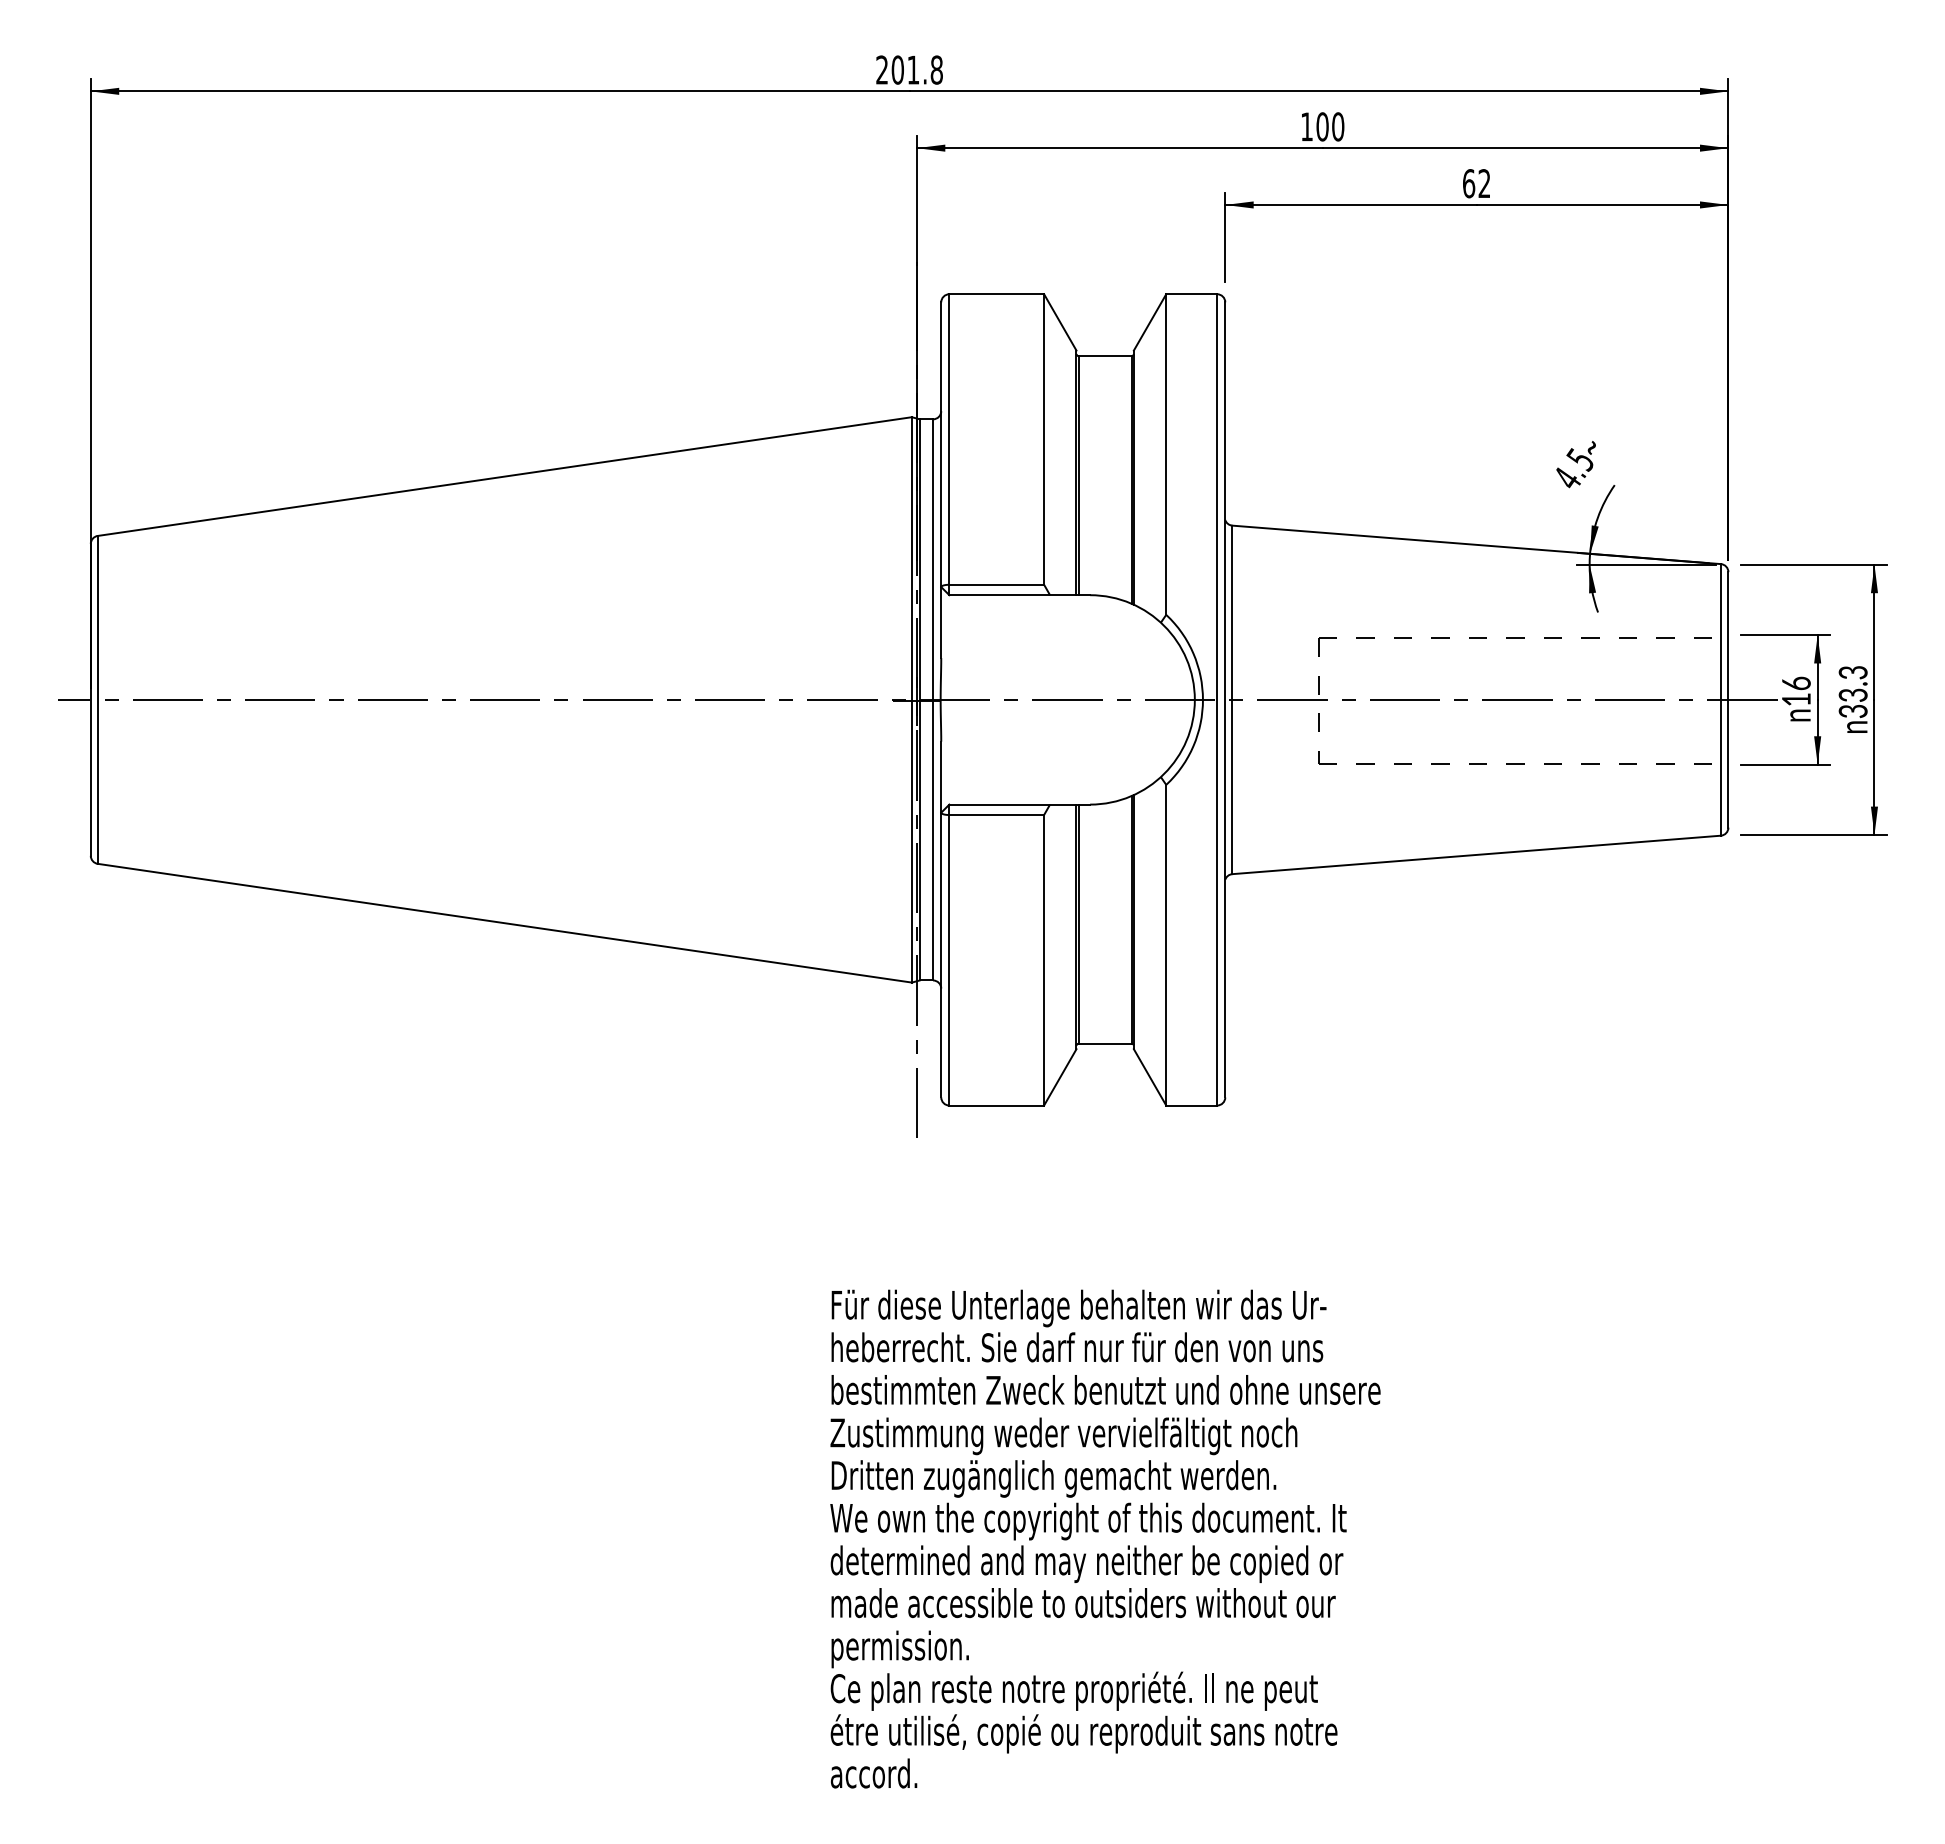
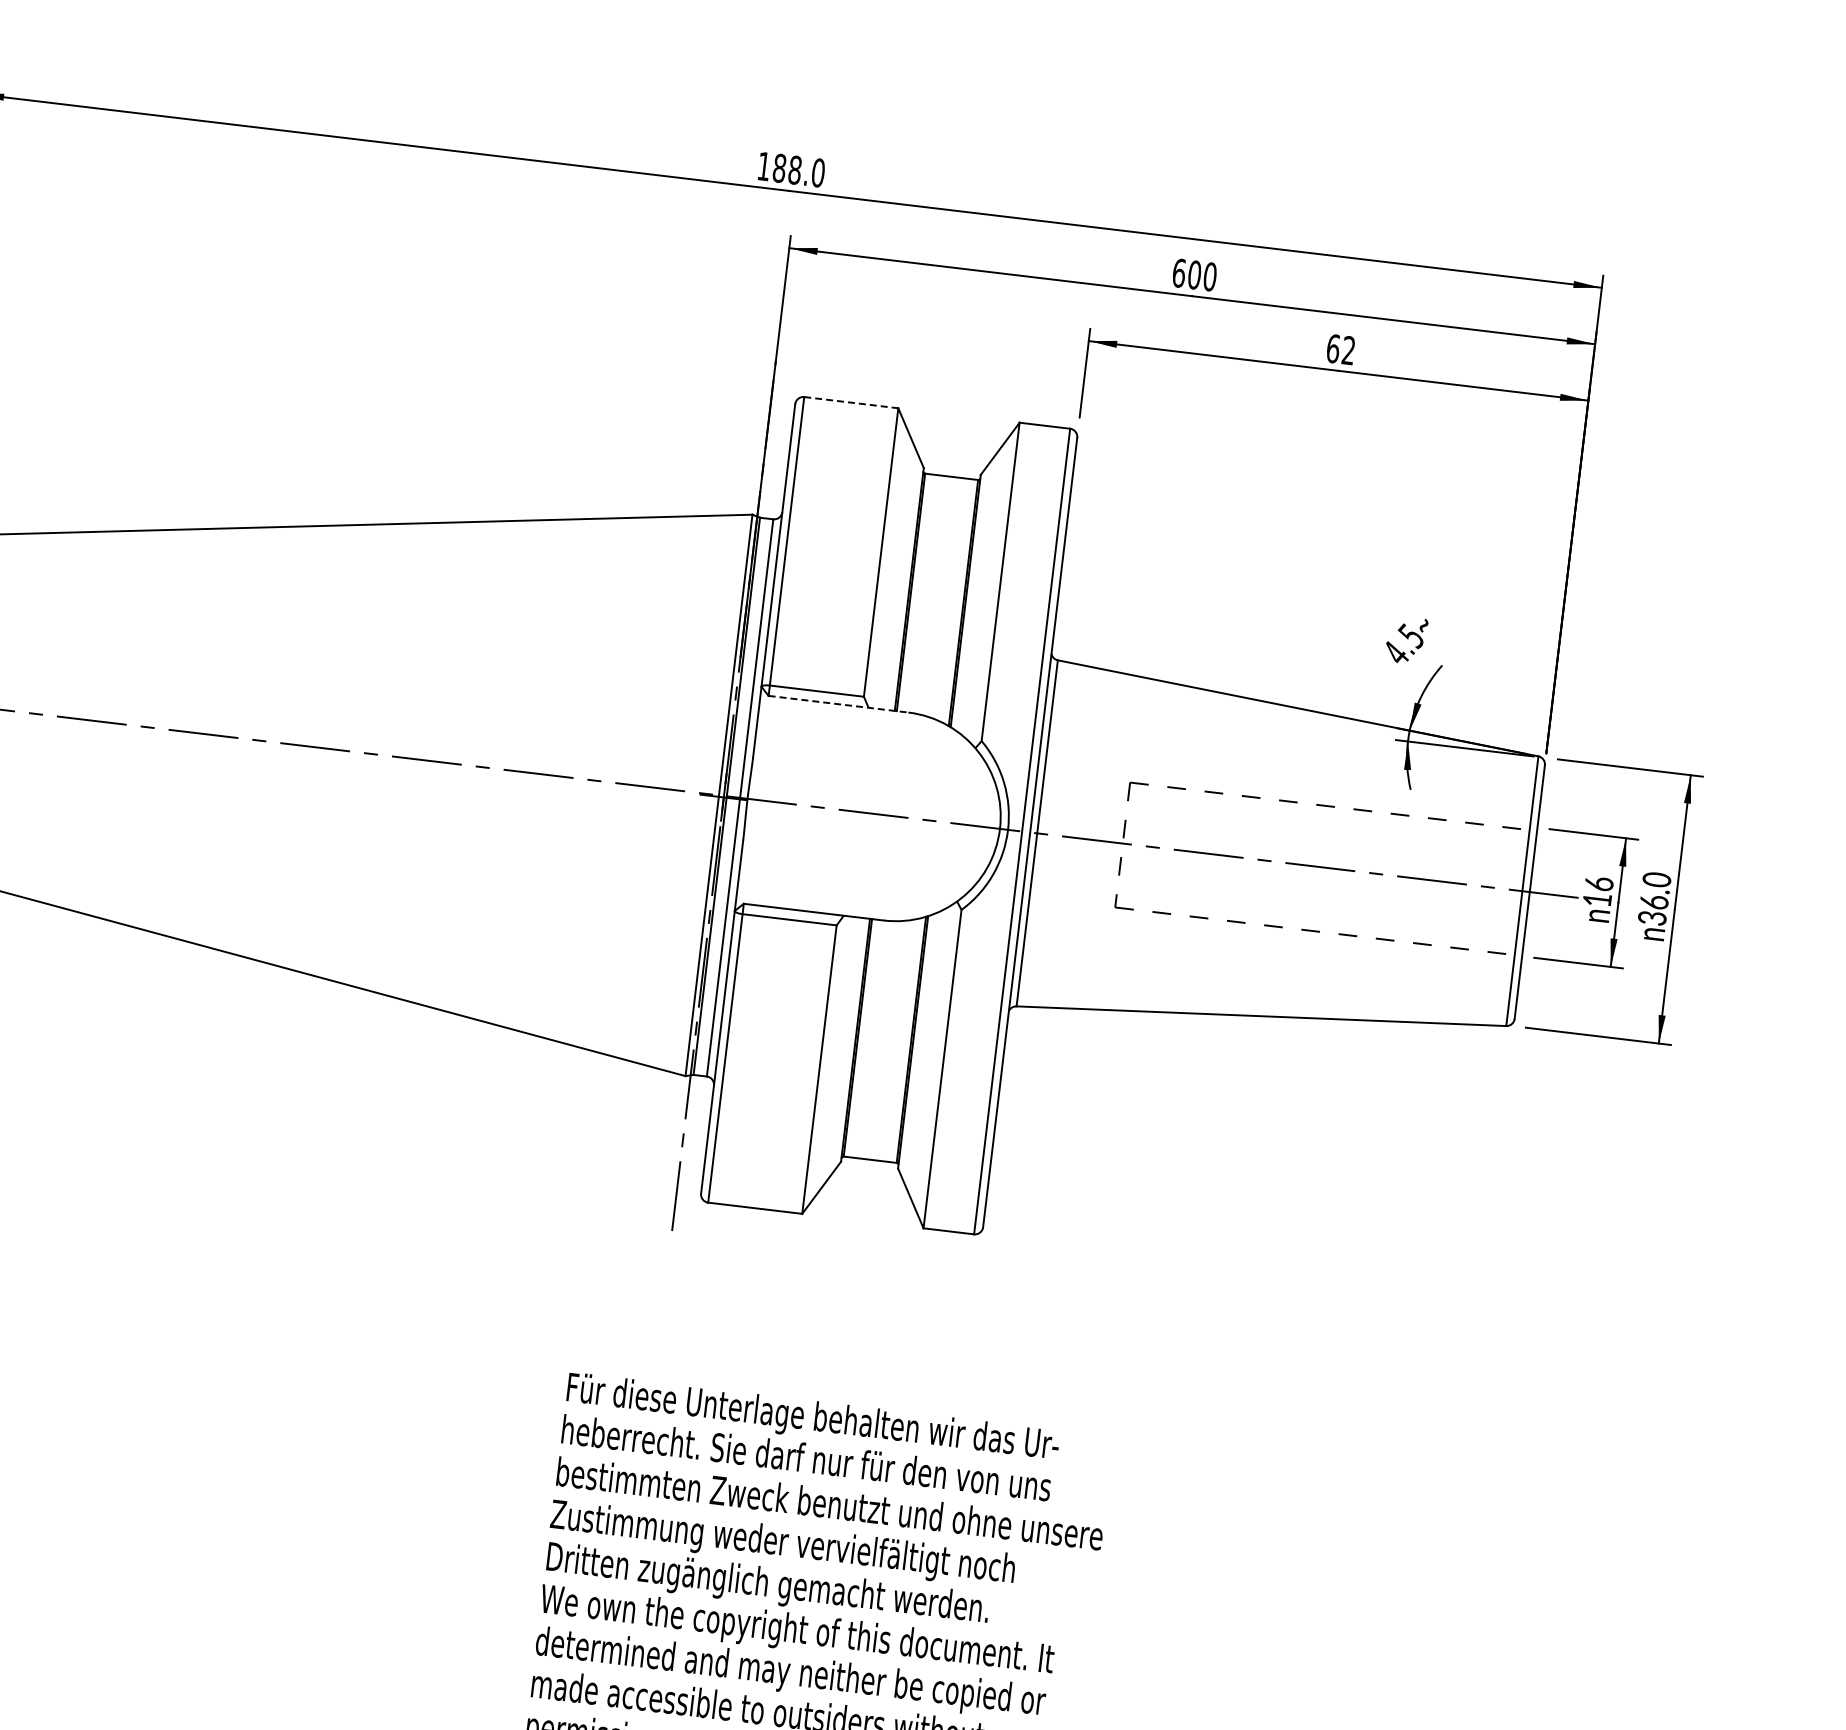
text: (909, 69) -> (791, 169), 201.8 -> 188.0
text: (1307, 126) -> (1179, 272), 100 -> 600
line: (997, 294) -> (852, 402), solid -> dashed
line: (1020, 595) -> (839, 704), solid -> dashed
text: (1852, 683) -> (1654, 890), 33.3 -> 36.0

